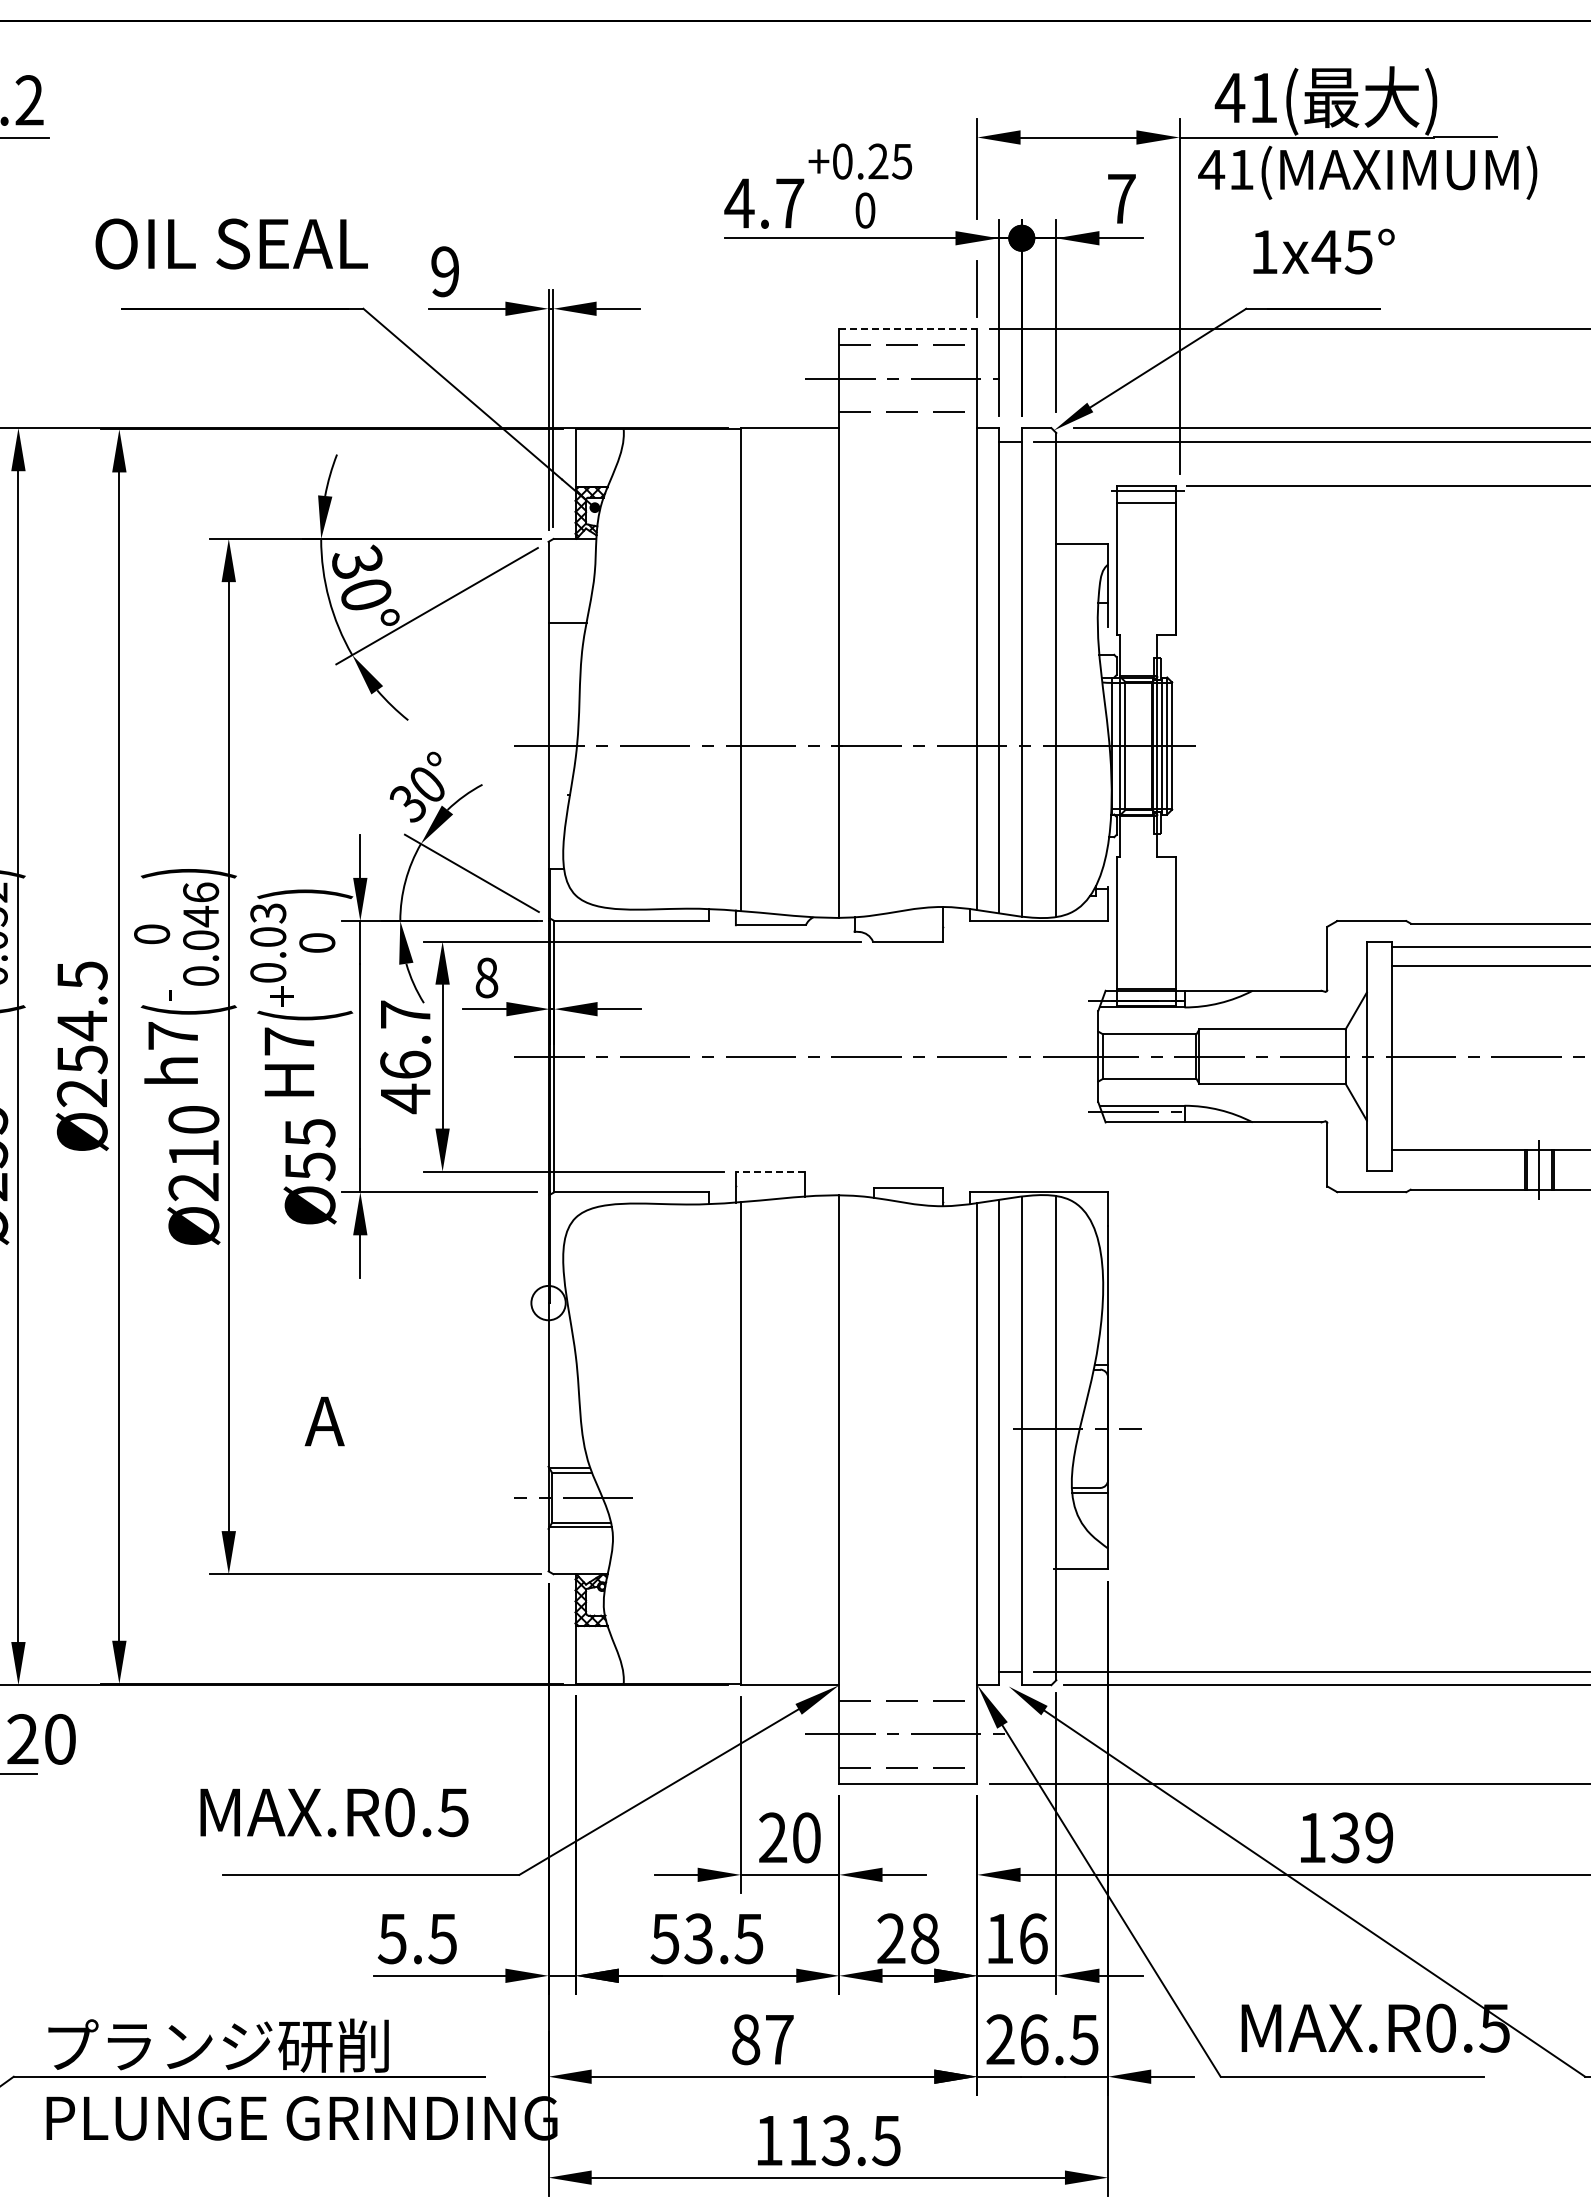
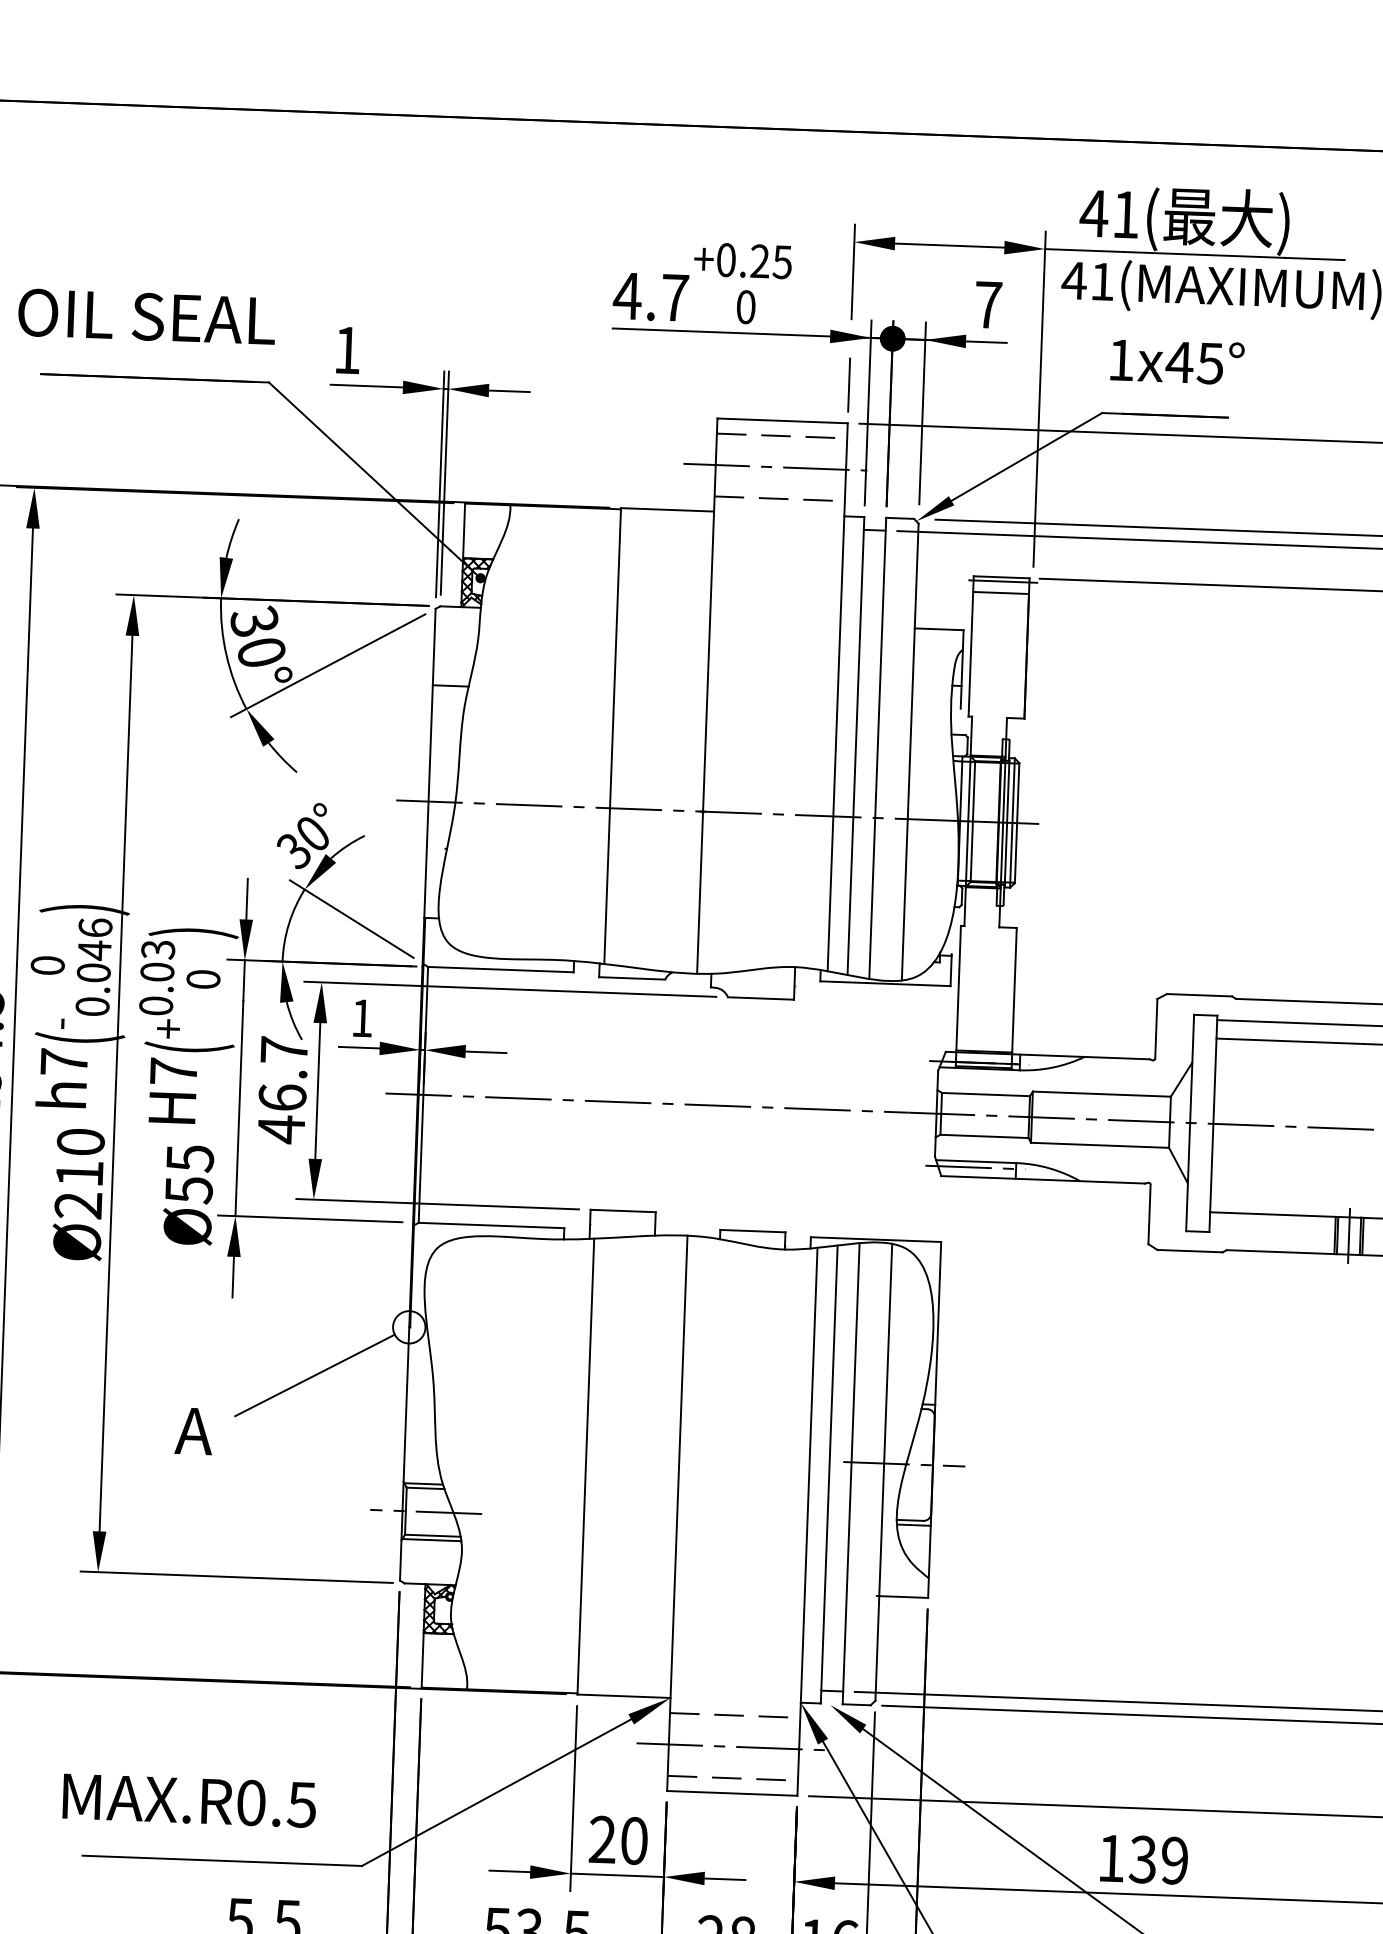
text: (444, 271) -> (346, 350), 9 -> 1
line: (908, 329) -> (782, 420), dashed -> solid
text: (486, 977) -> (361, 1017), 8 -> 1
line: (770, 1171) -> (623, 1210), dashed -> solid
line: (450, 1357) -> (314, 1375), added

